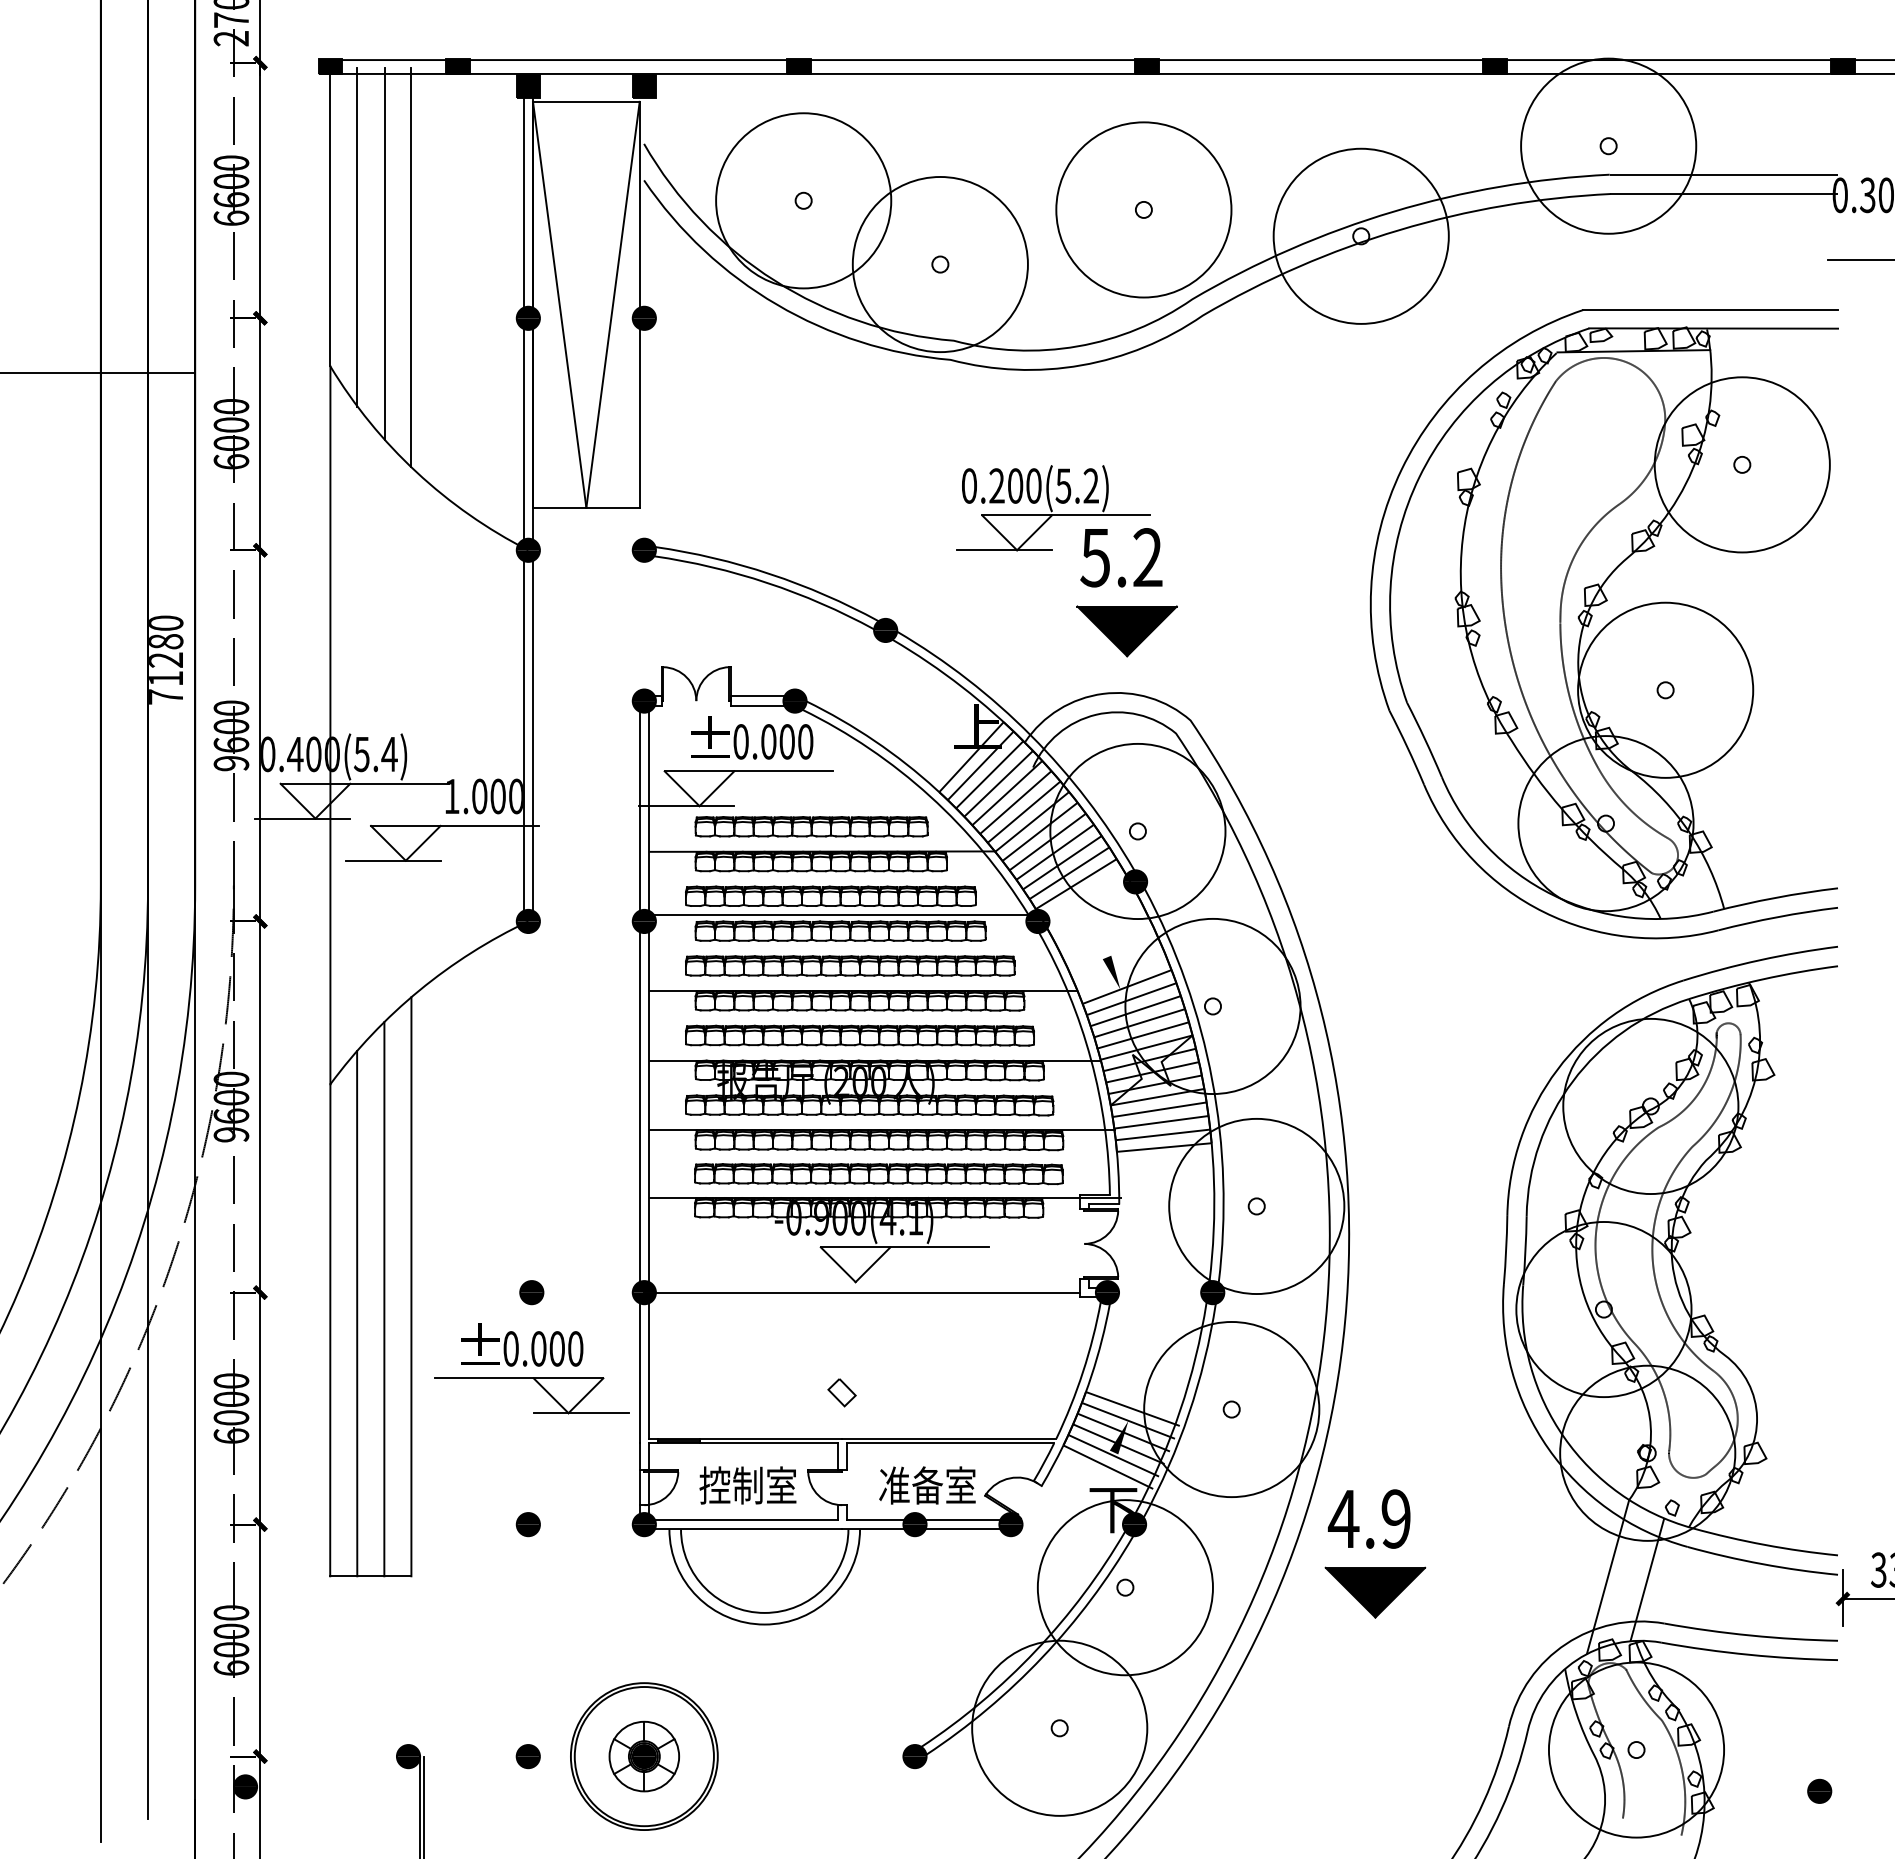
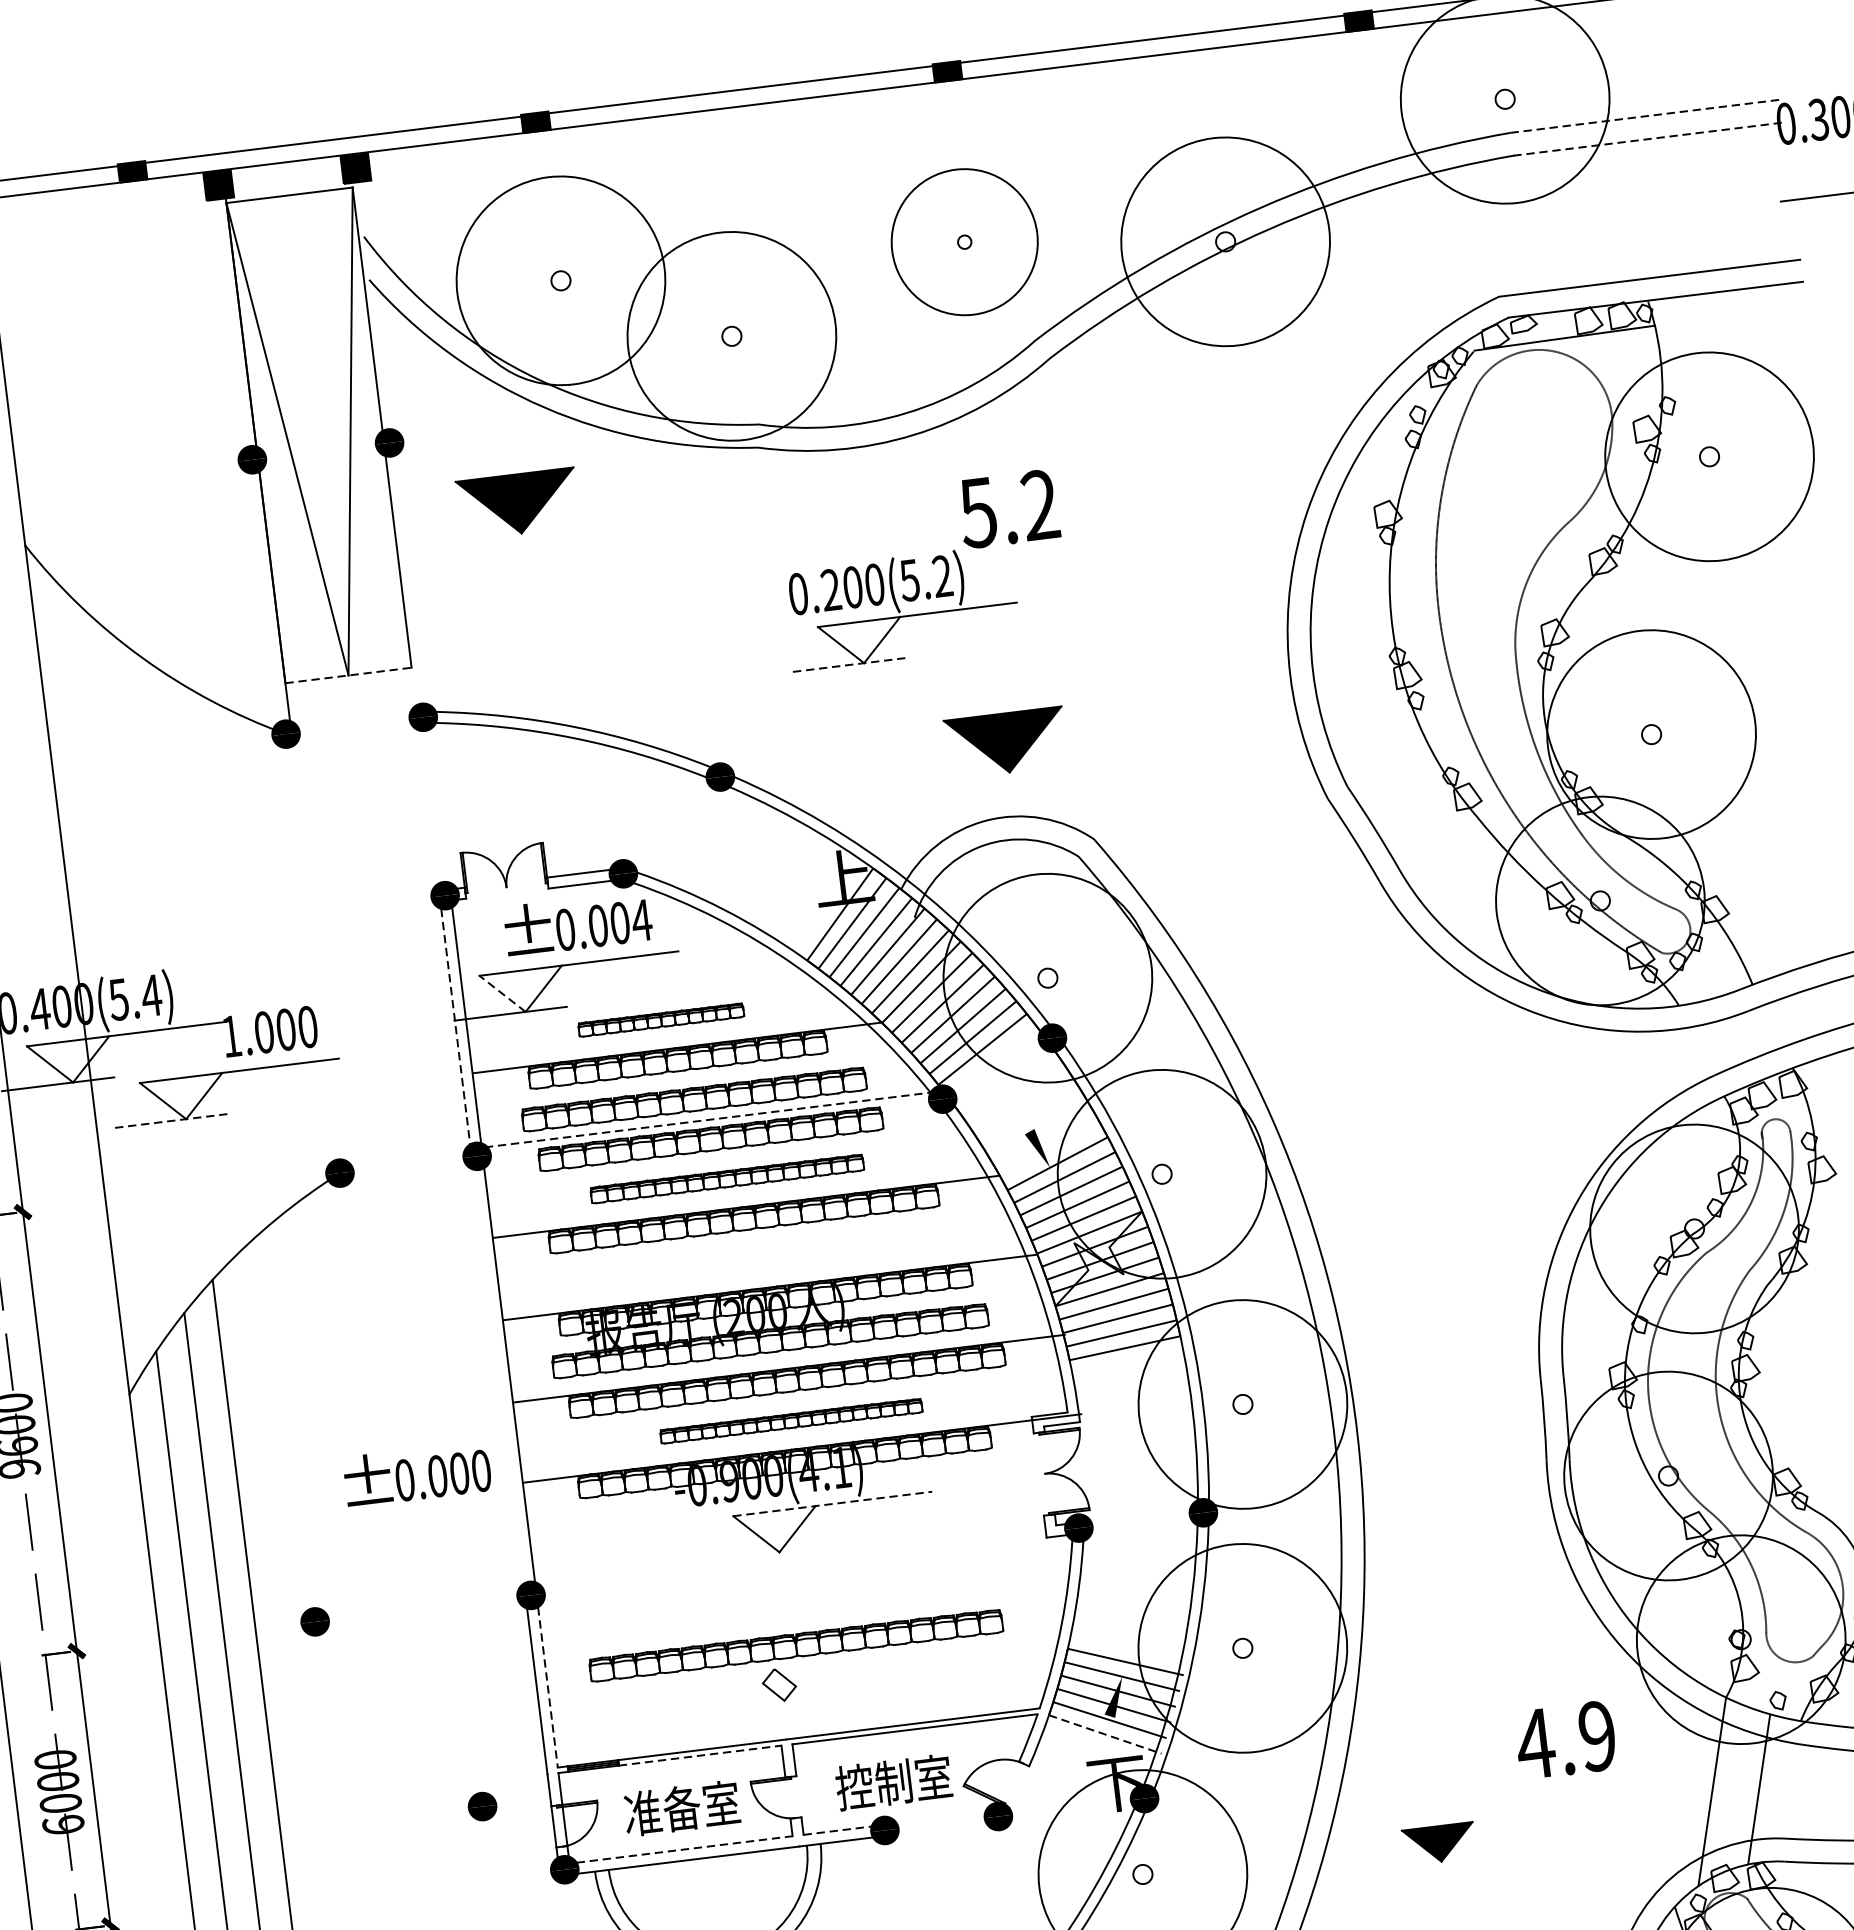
line: (1724, 174) -> (1646, 115), solid -> dashed
line: (1724, 194) -> (1649, 139), solid -> dashed
line: (523, 202) -> (229, 323), removed
part: (1143, 209) -> (964, 241), size x0.7
line: (357, 236) -> (38, 387), removed
line: (384, 253) -> (72, 404), removed
line: (411, 267) -> (106, 416), removed
part: (744, 382) -> (517, 504), added
line: (523, 433) -> (263, 596), removed
line: (586, 507) -> (348, 675), solid -> dashed
line: (1004, 550) -> (849, 665), solid -> dashed
text: (1121, 557) -> (1008, 508), moved
line: (523, 735) -> (307, 953), removed
line: (533, 735) -> (319, 952), removed
text: (805, 741) -> (641, 920), 0.000 -> 0.004
line: (682, 788) -> (502, 993), solid -> dashed
line: (639, 811) -> (455, 1026), solid -> dashed
part: (811, 826) -> (661, 1019), size x0.6
line: (393, 860) -> (171, 1120), solid -> dashed
line: (845, 914) -> (714, 1118), solid -> dashed
part: (850, 965) -> (727, 1178), size x0.7
part: (859, 1035) -> (795, 1645), moved
line: (639, 1107) -> (498, 1377), removed
part: (878, 1174) -> (790, 1421), size x0.6
line: (905, 1247) -> (833, 1504), solid -> dashed
part: (531, 1292) -> (314, 1621), moved
line: (861, 1292) -> (787, 1563), removed
text: (522, 1344) -> (417, 1473), moved
line: (649, 1371) -> (548, 1687), solid -> dashed
part: (540, 1386) -> (421, 1721), removed
line: (768, 1443) -> (699, 1755), solid -> dashed
line: (1108, 1467) -> (1105, 1734), solid -> dashed
text: (731, 1485) -> (662, 1810), 控制室 -> 准备室
text: (910, 1485) -> (873, 1784), 准备室 -> 控制室
text: (1368, 1518) -> (1564, 1739), moved
line: (746, 1519) -> (684, 1848), solid -> dashed
line: (875, 1519) -> (837, 1830), solid -> dashed
line: (962, 1519) -> (940, 1817), removed
part: (527, 1524) -> (481, 1806), moved
line: (962, 1529) -> (941, 1829), removed
part: (1375, 1592) -> (1439, 1843), size x0.6

